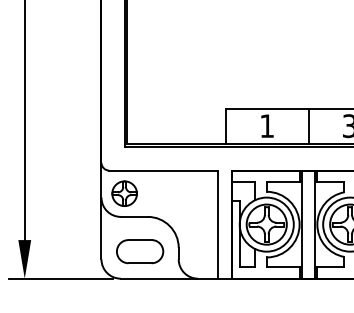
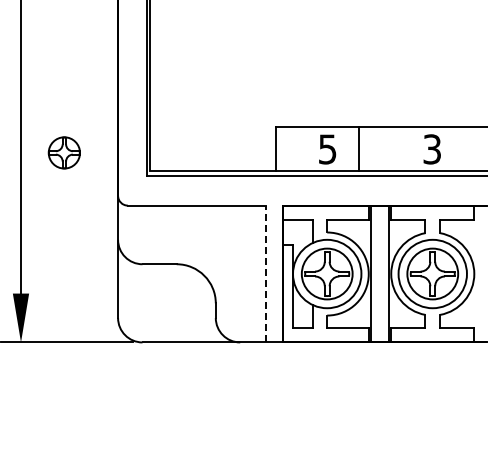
text: (266, 126) -> (327, 149), 1 -> 5
line: (308, 126) -> (359, 149), moved
part: (123, 193) -> (63, 152), moved
line: (217, 224) -> (265, 273), solid -> dashed
part: (139, 251) -> (166, 307), removed

